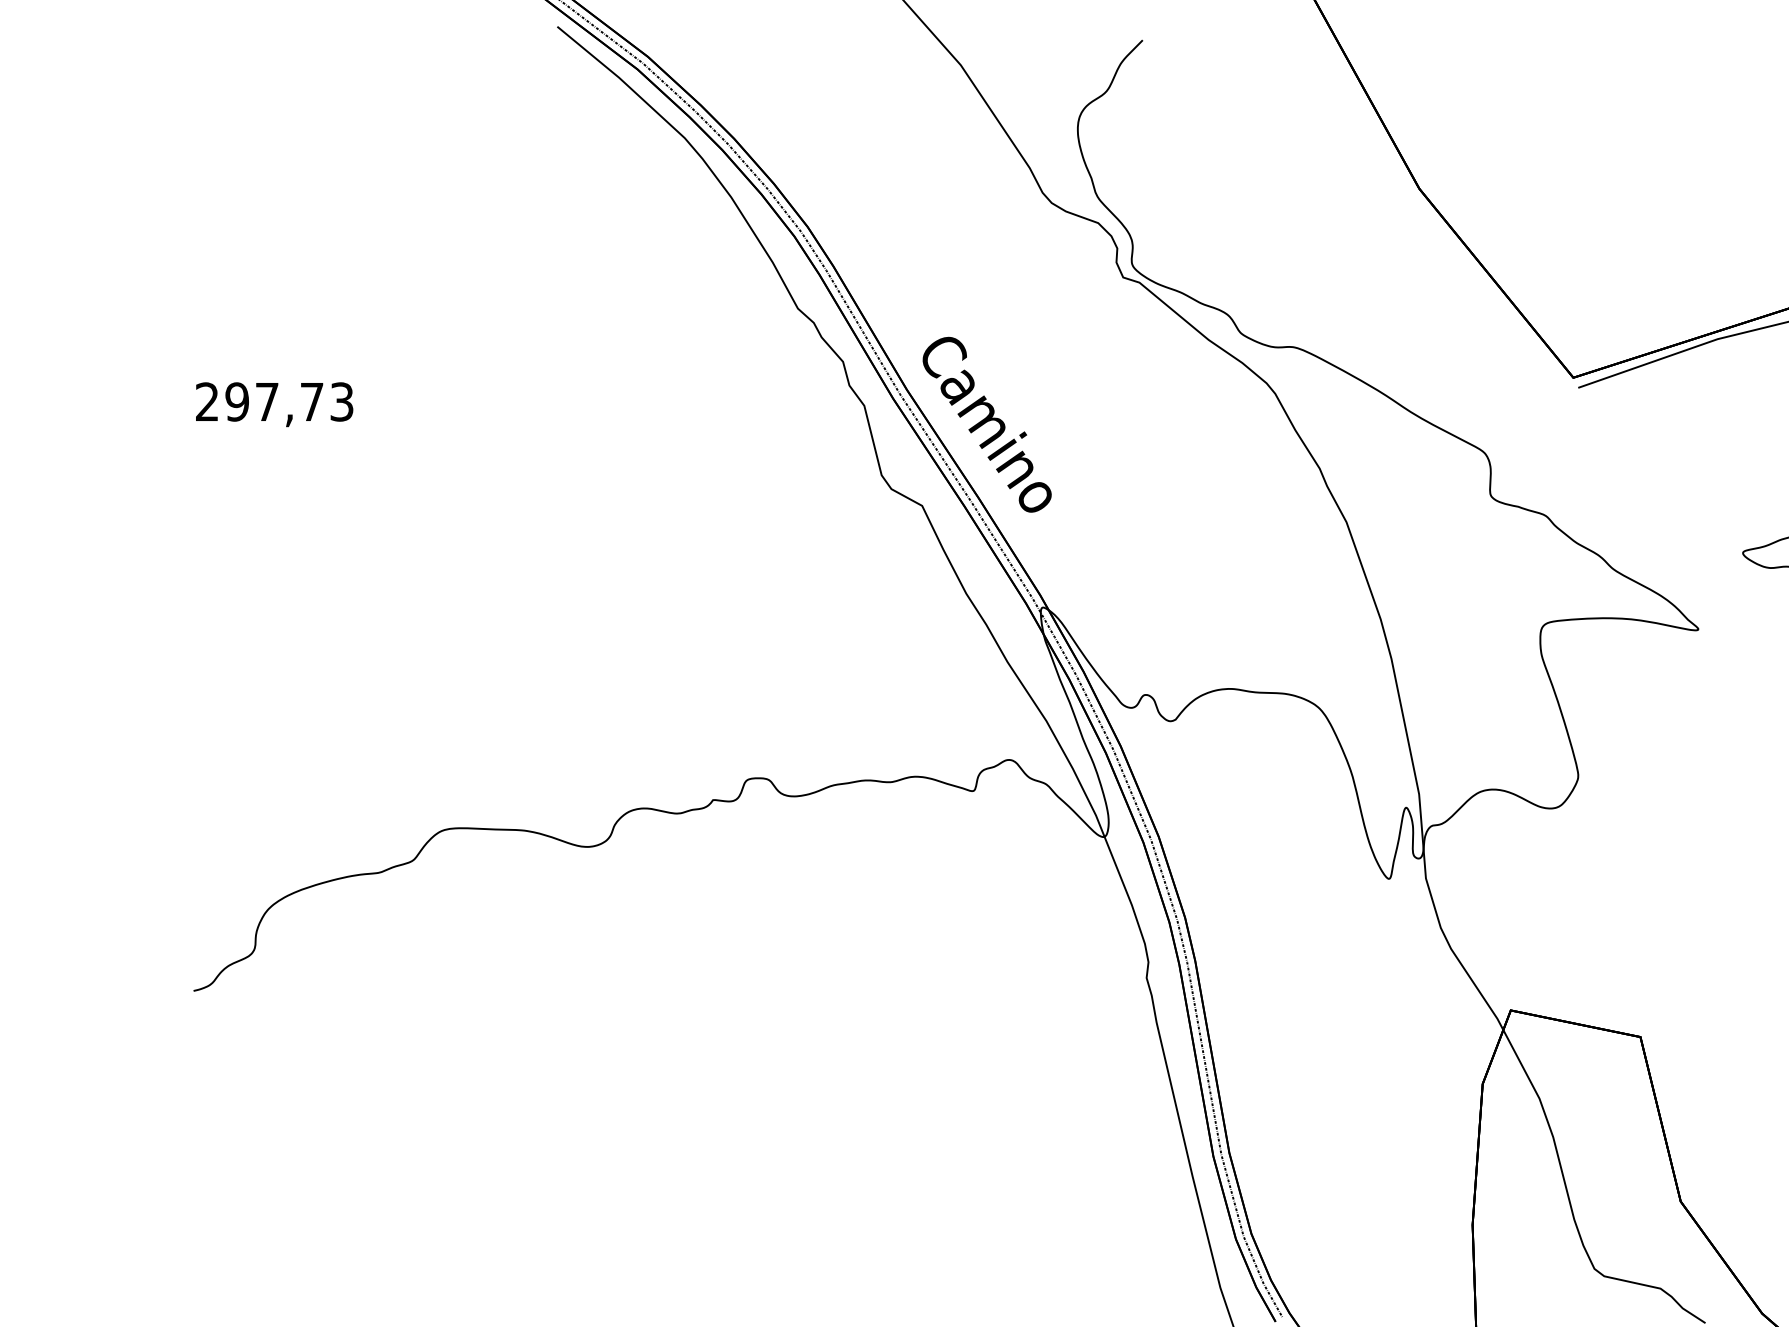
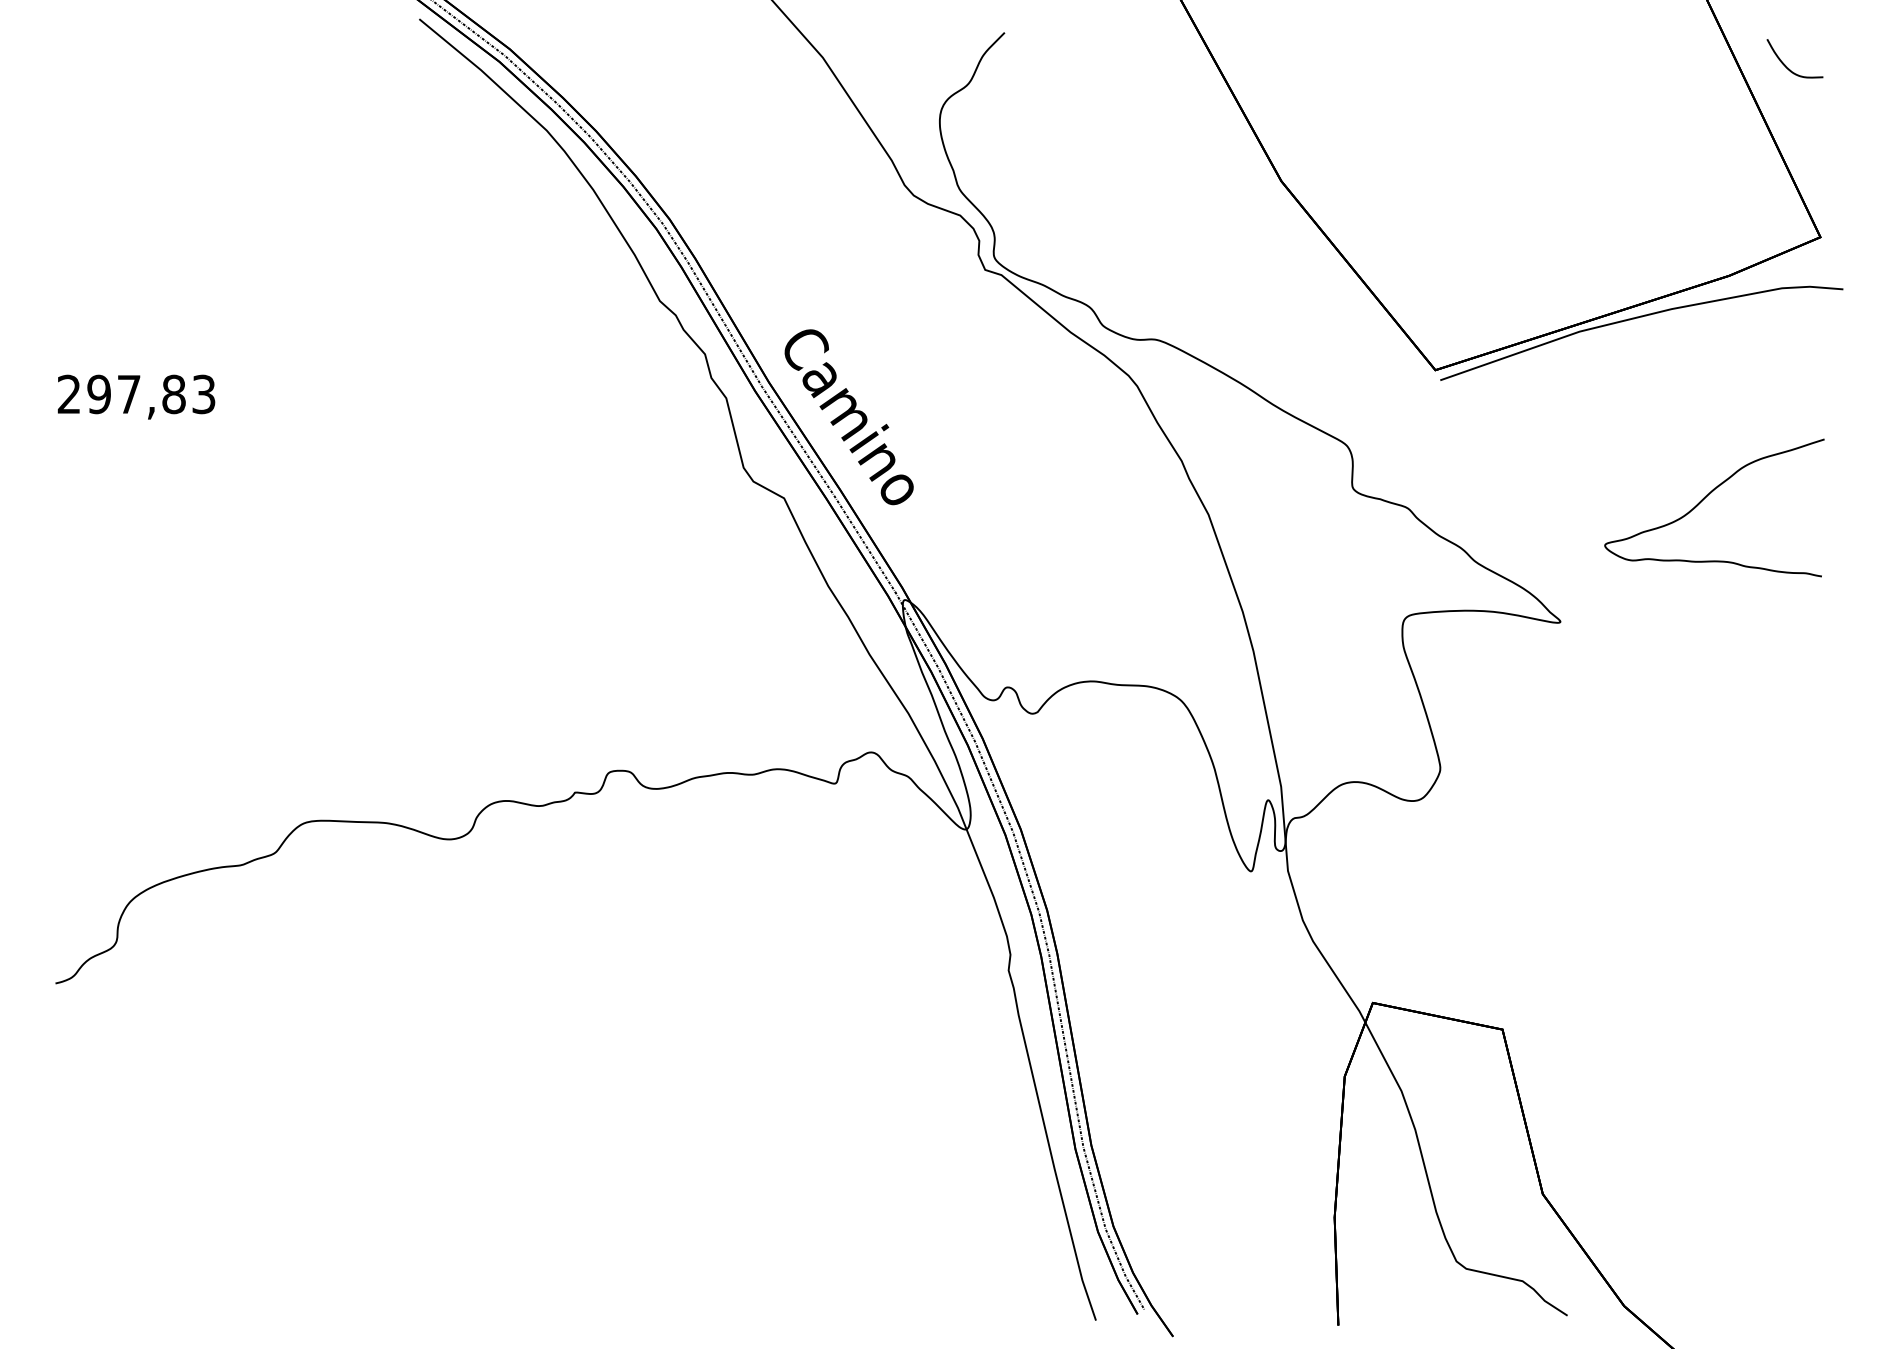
text: (311, 402) -> (173, 394), 297,73 -> 297,83

